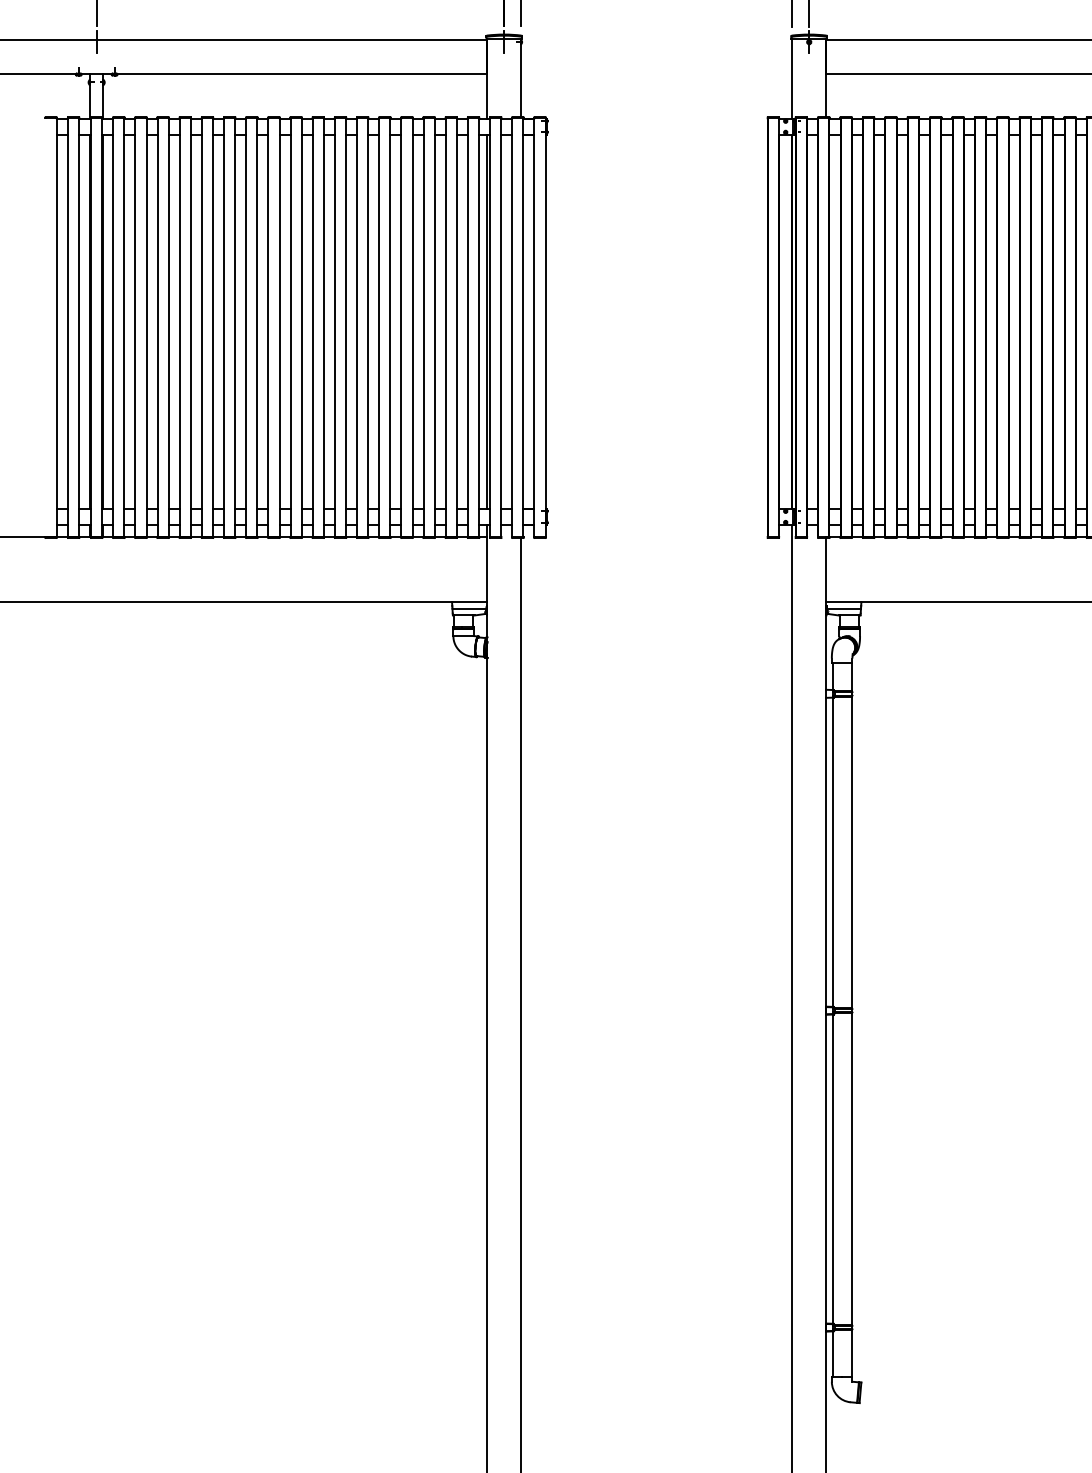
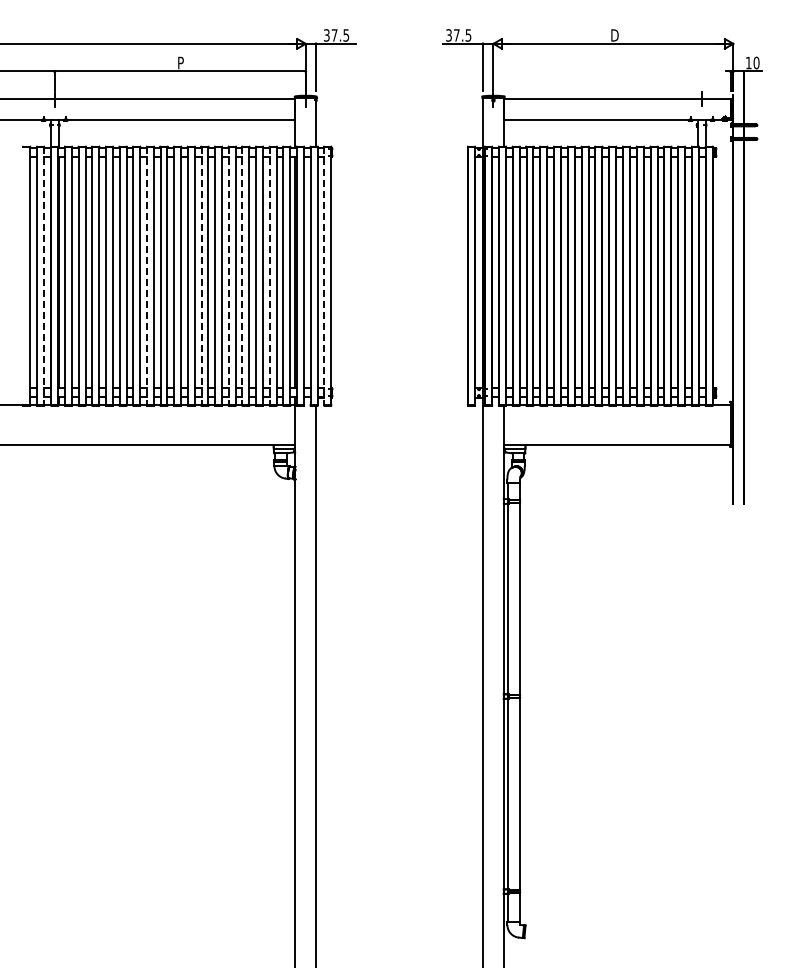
line: (79, 328) -> (44, 276), solid -> dashed
line: (245, 328) -> (146, 276), solid -> dashed
line: (334, 328) -> (201, 276), solid -> dashed
line: (378, 328) -> (228, 276), solid -> dashed
line: (401, 328) -> (242, 276), solid -> dashed
line: (445, 328) -> (269, 276), solid -> dashed
line: (534, 328) -> (324, 276), solid -> dashed

